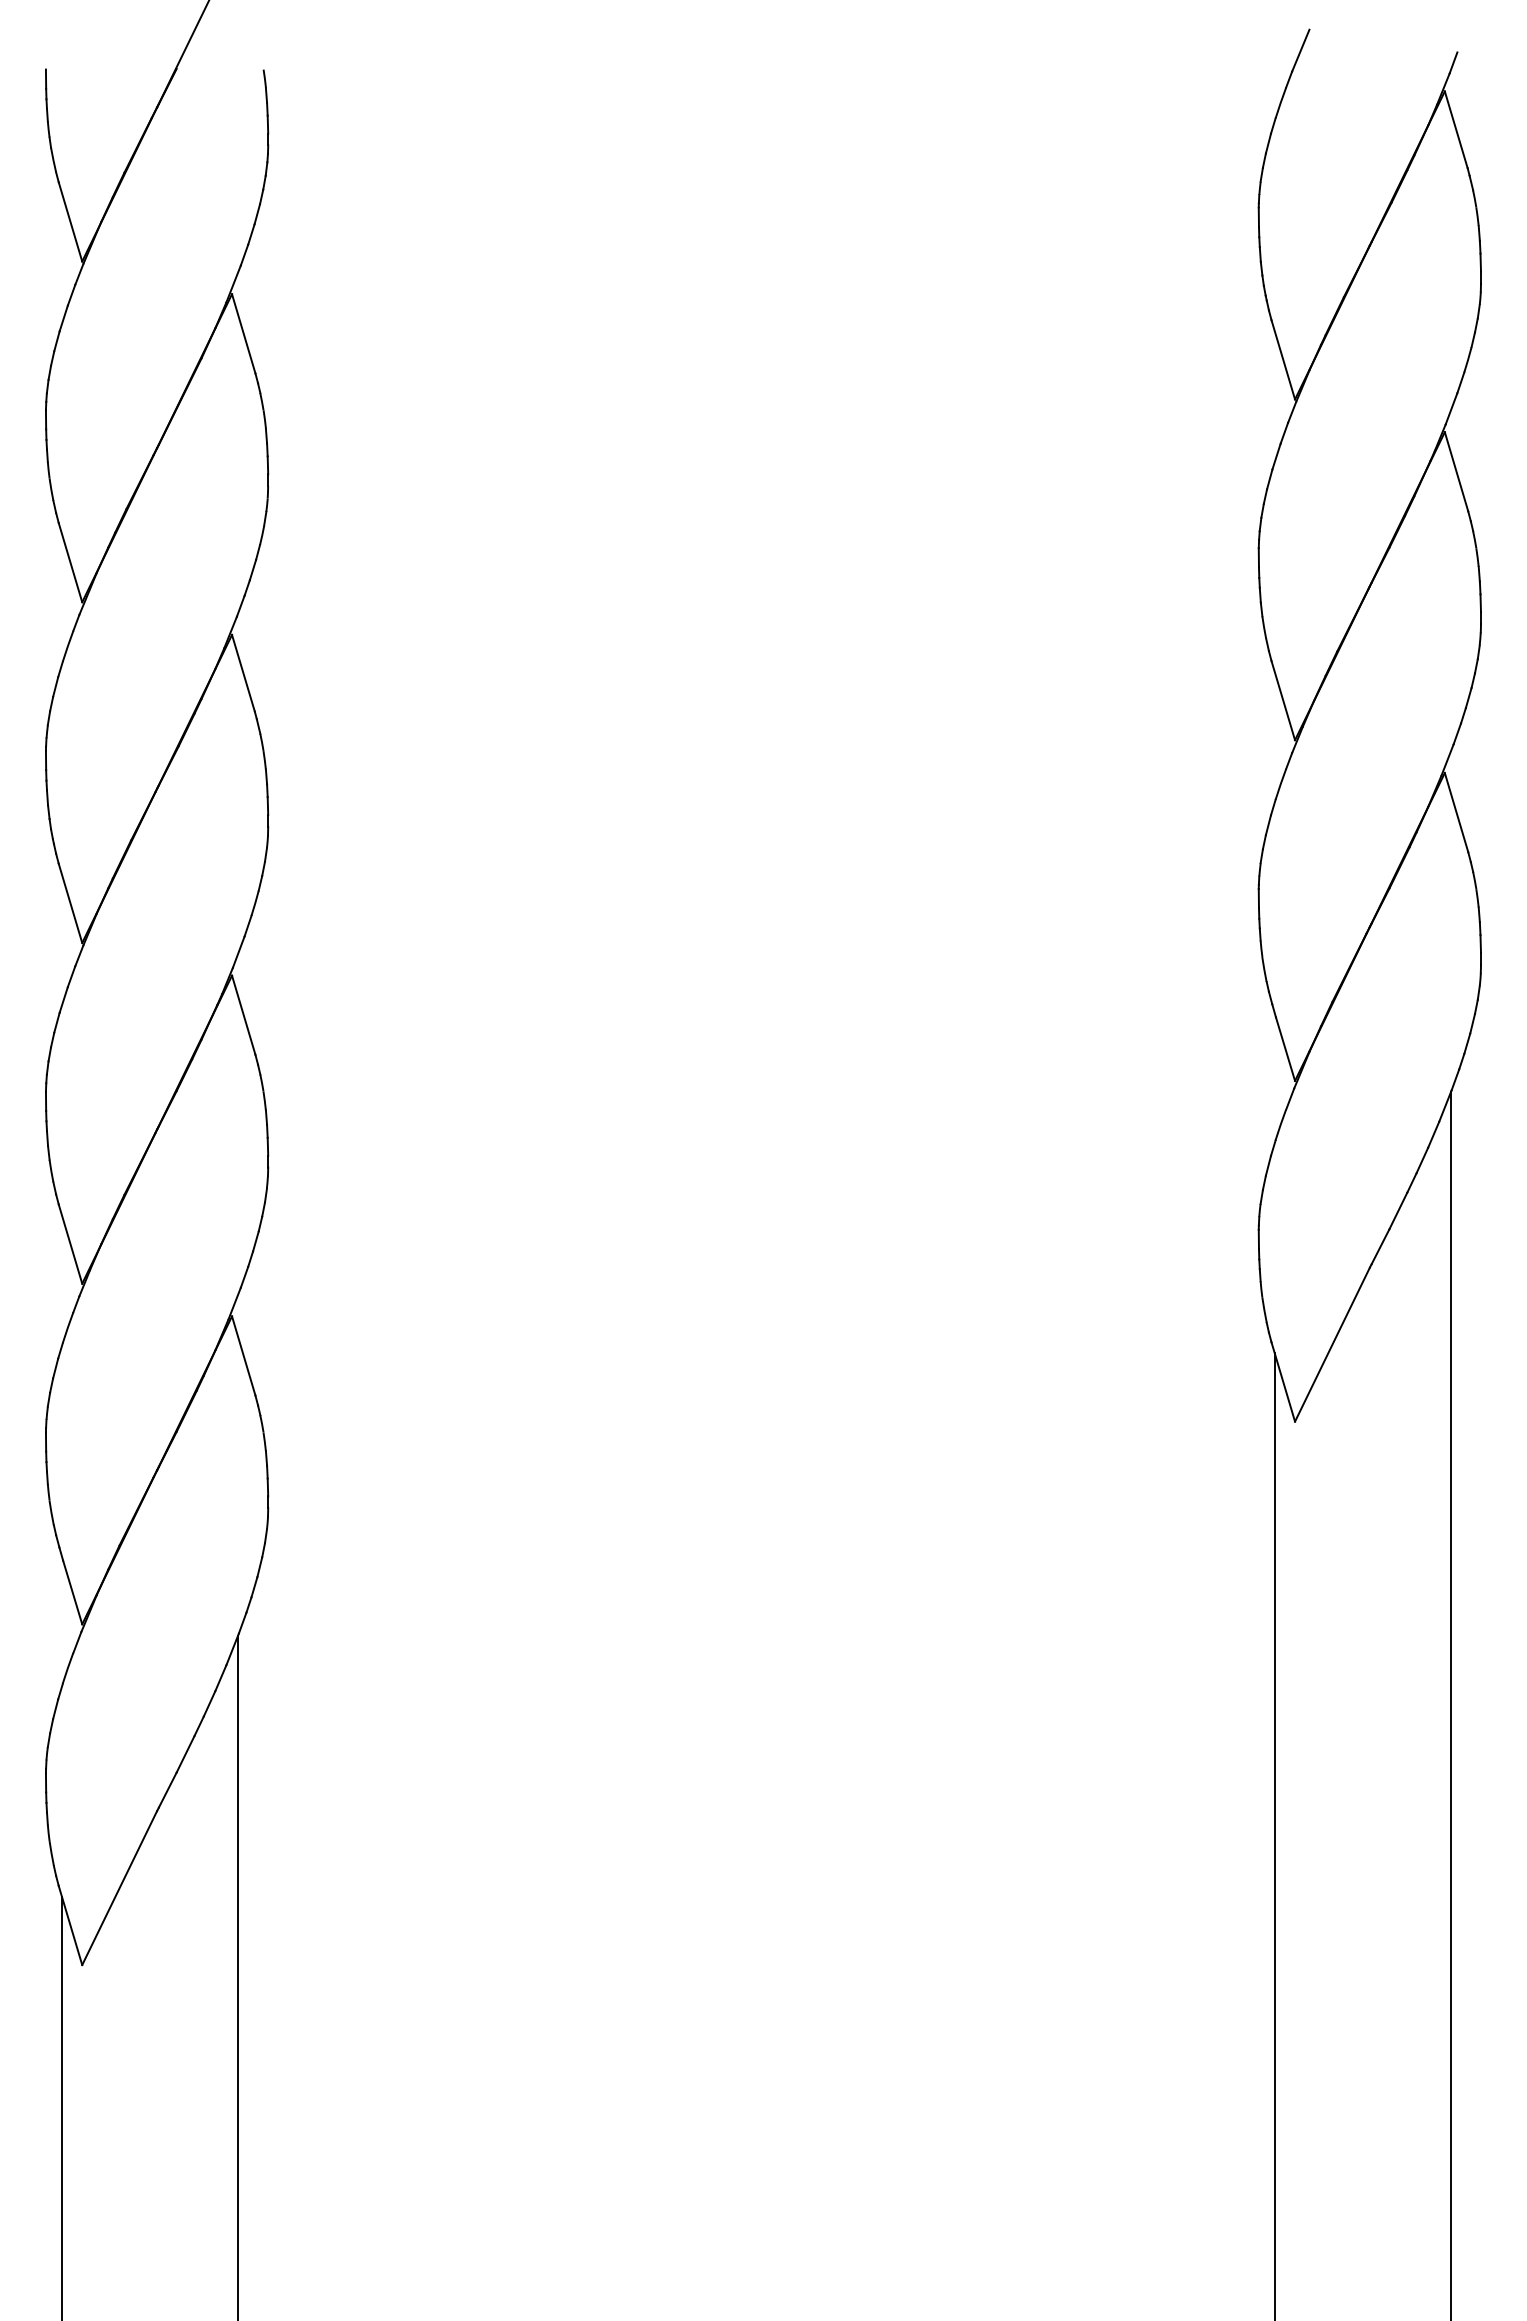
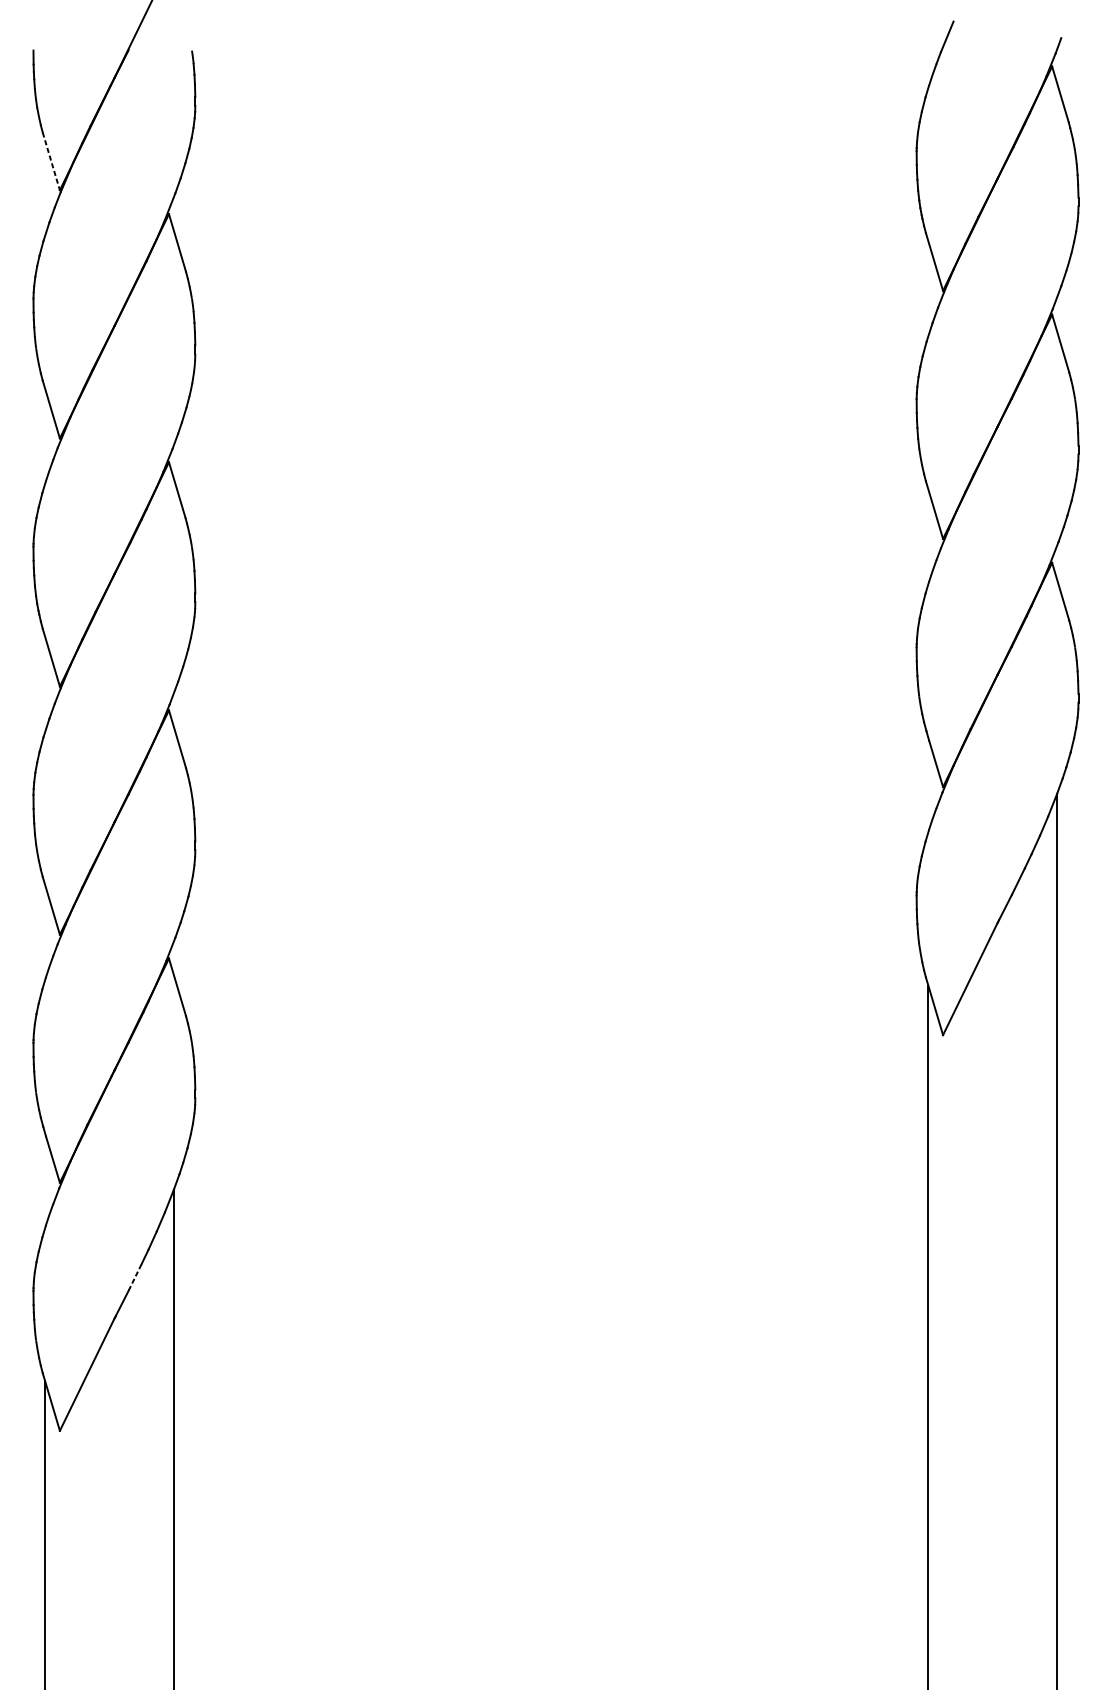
line: (70, 222) -> (51, 161), solid -> dashed
line: (185, 1753) -> (135, 1276), solid -> dashed

